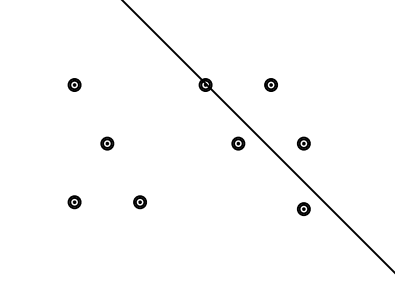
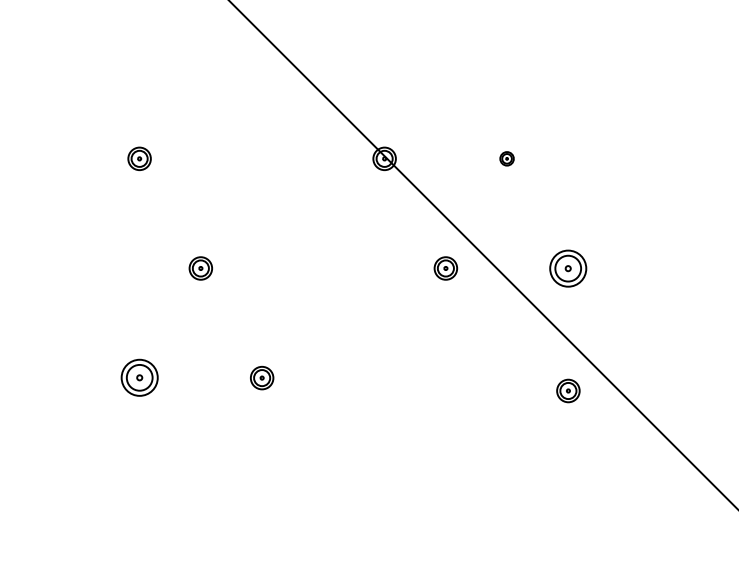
part: (270, 84) -> (506, 157), size x0.6
part: (303, 143) -> (567, 268), size x1.6
part: (74, 202) -> (139, 378), size x1.6

